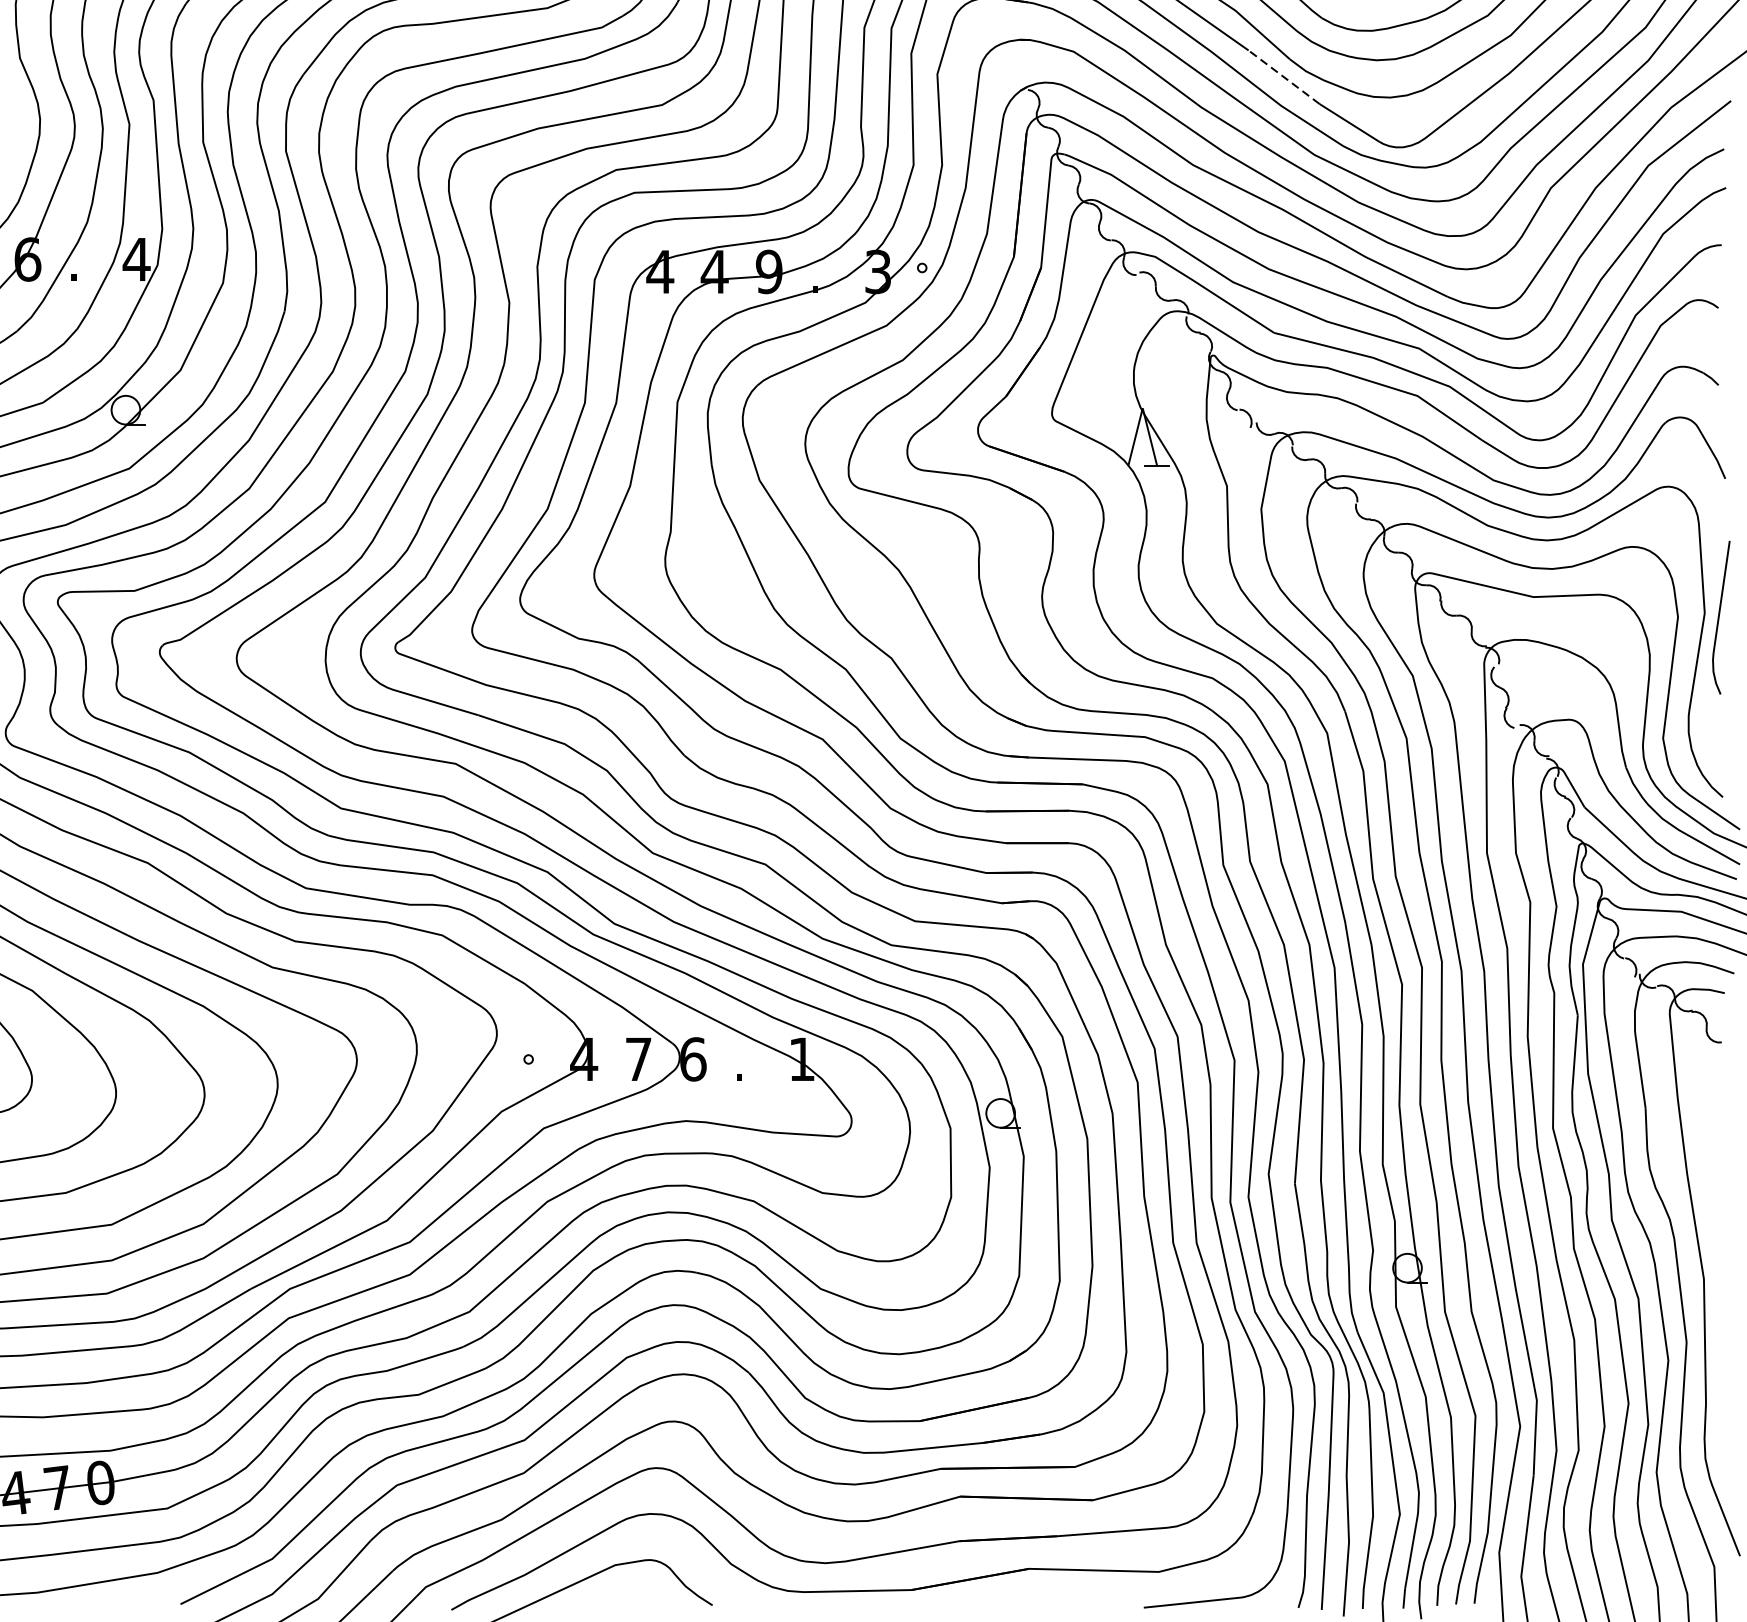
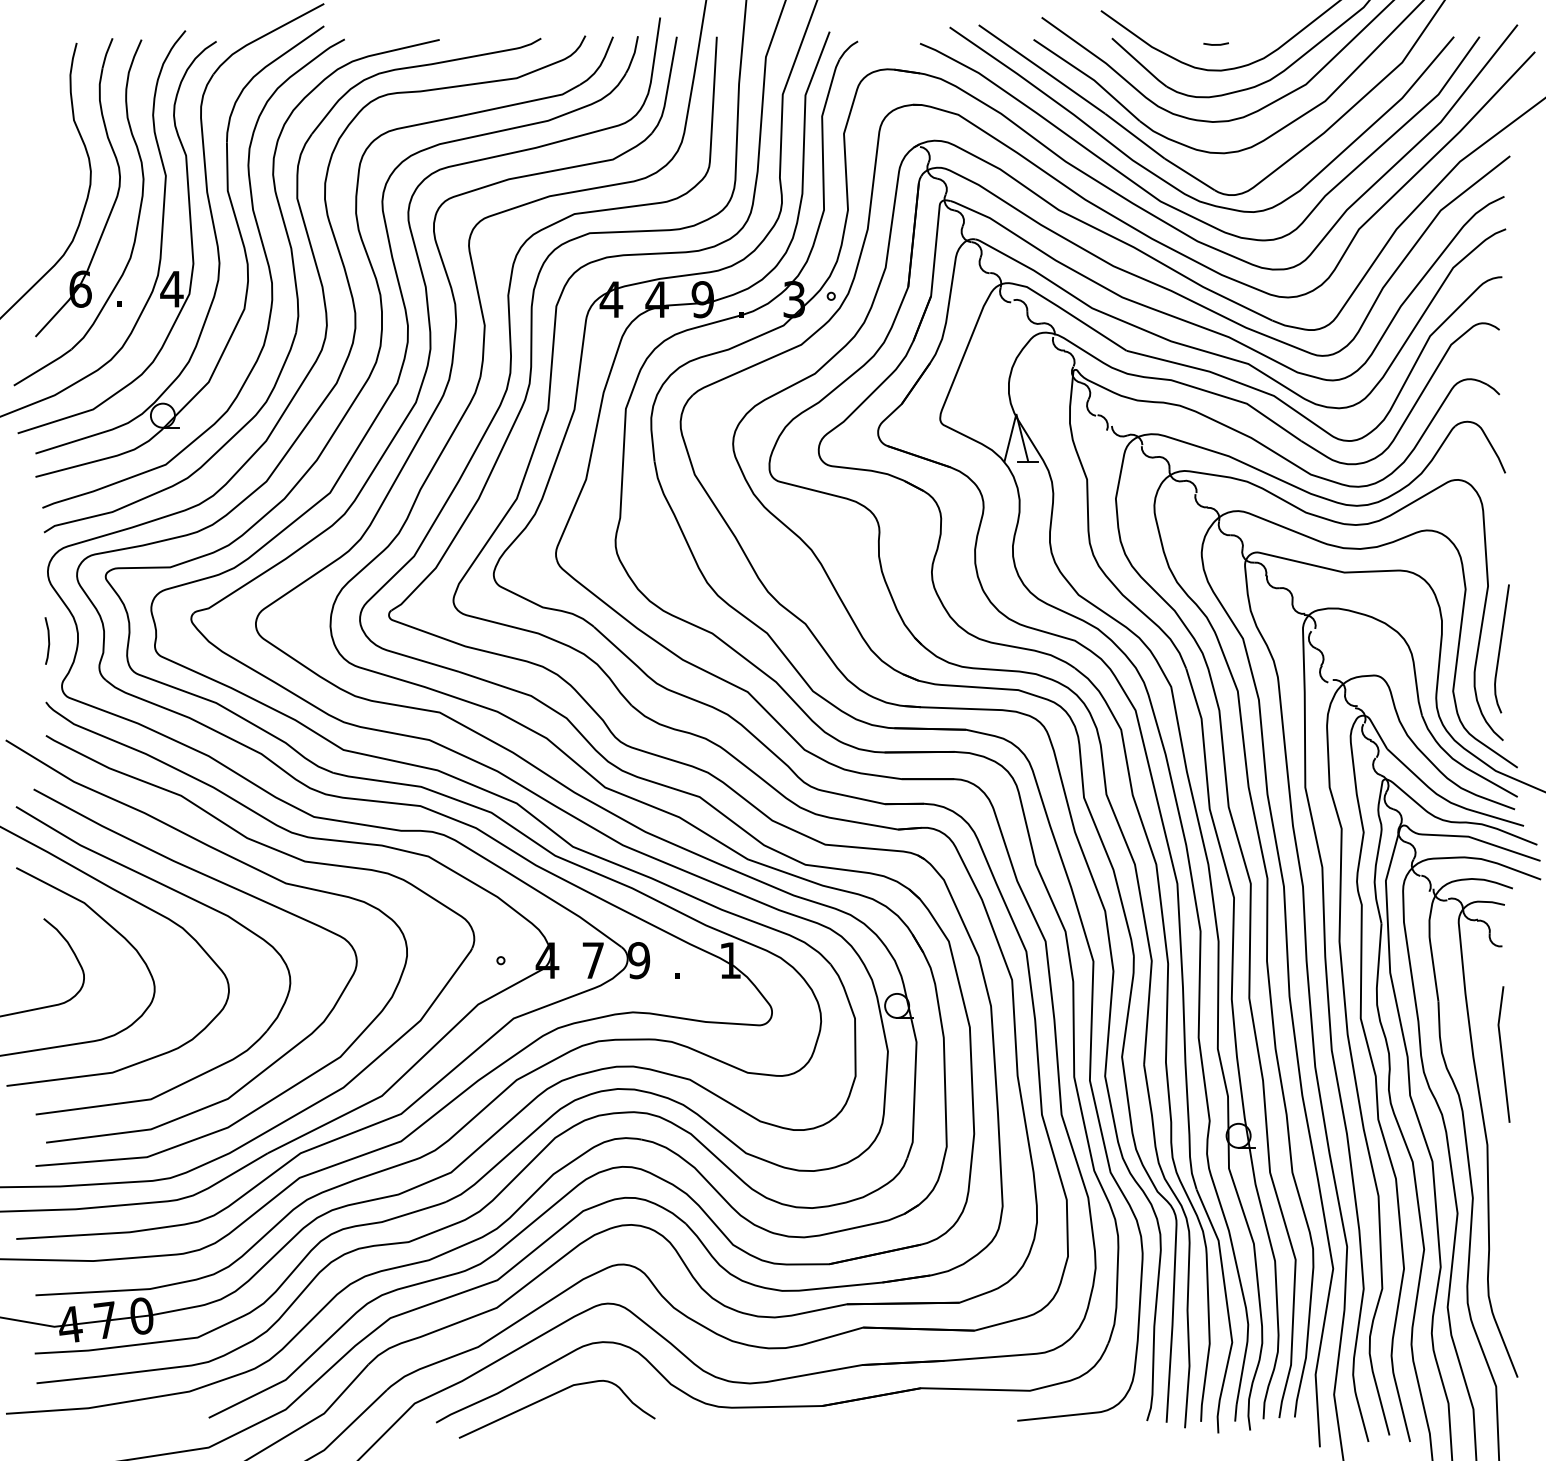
line: (1283, 76) -> (1134, 135), dashed -> solid
curve: (1719, 617) -> (1500, 648), moved
text: (692, 1059) -> (638, 960), 6 -> 9
line: (1721, 1171) -> (1502, 1054), added

